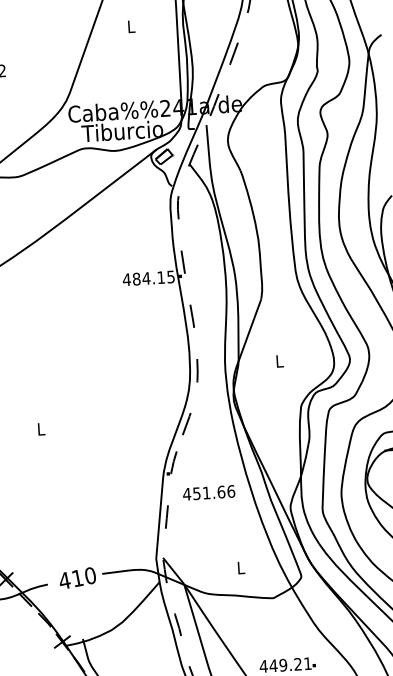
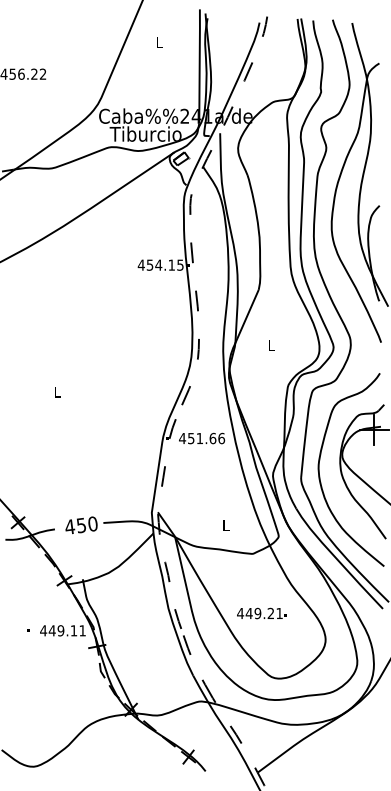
text: (135, 278) -> (149, 264), 484.15 -> 454.15
text: (209, 492) -> (202, 438), moved
text: (77, 578) -> (81, 525), 410 -> 450

